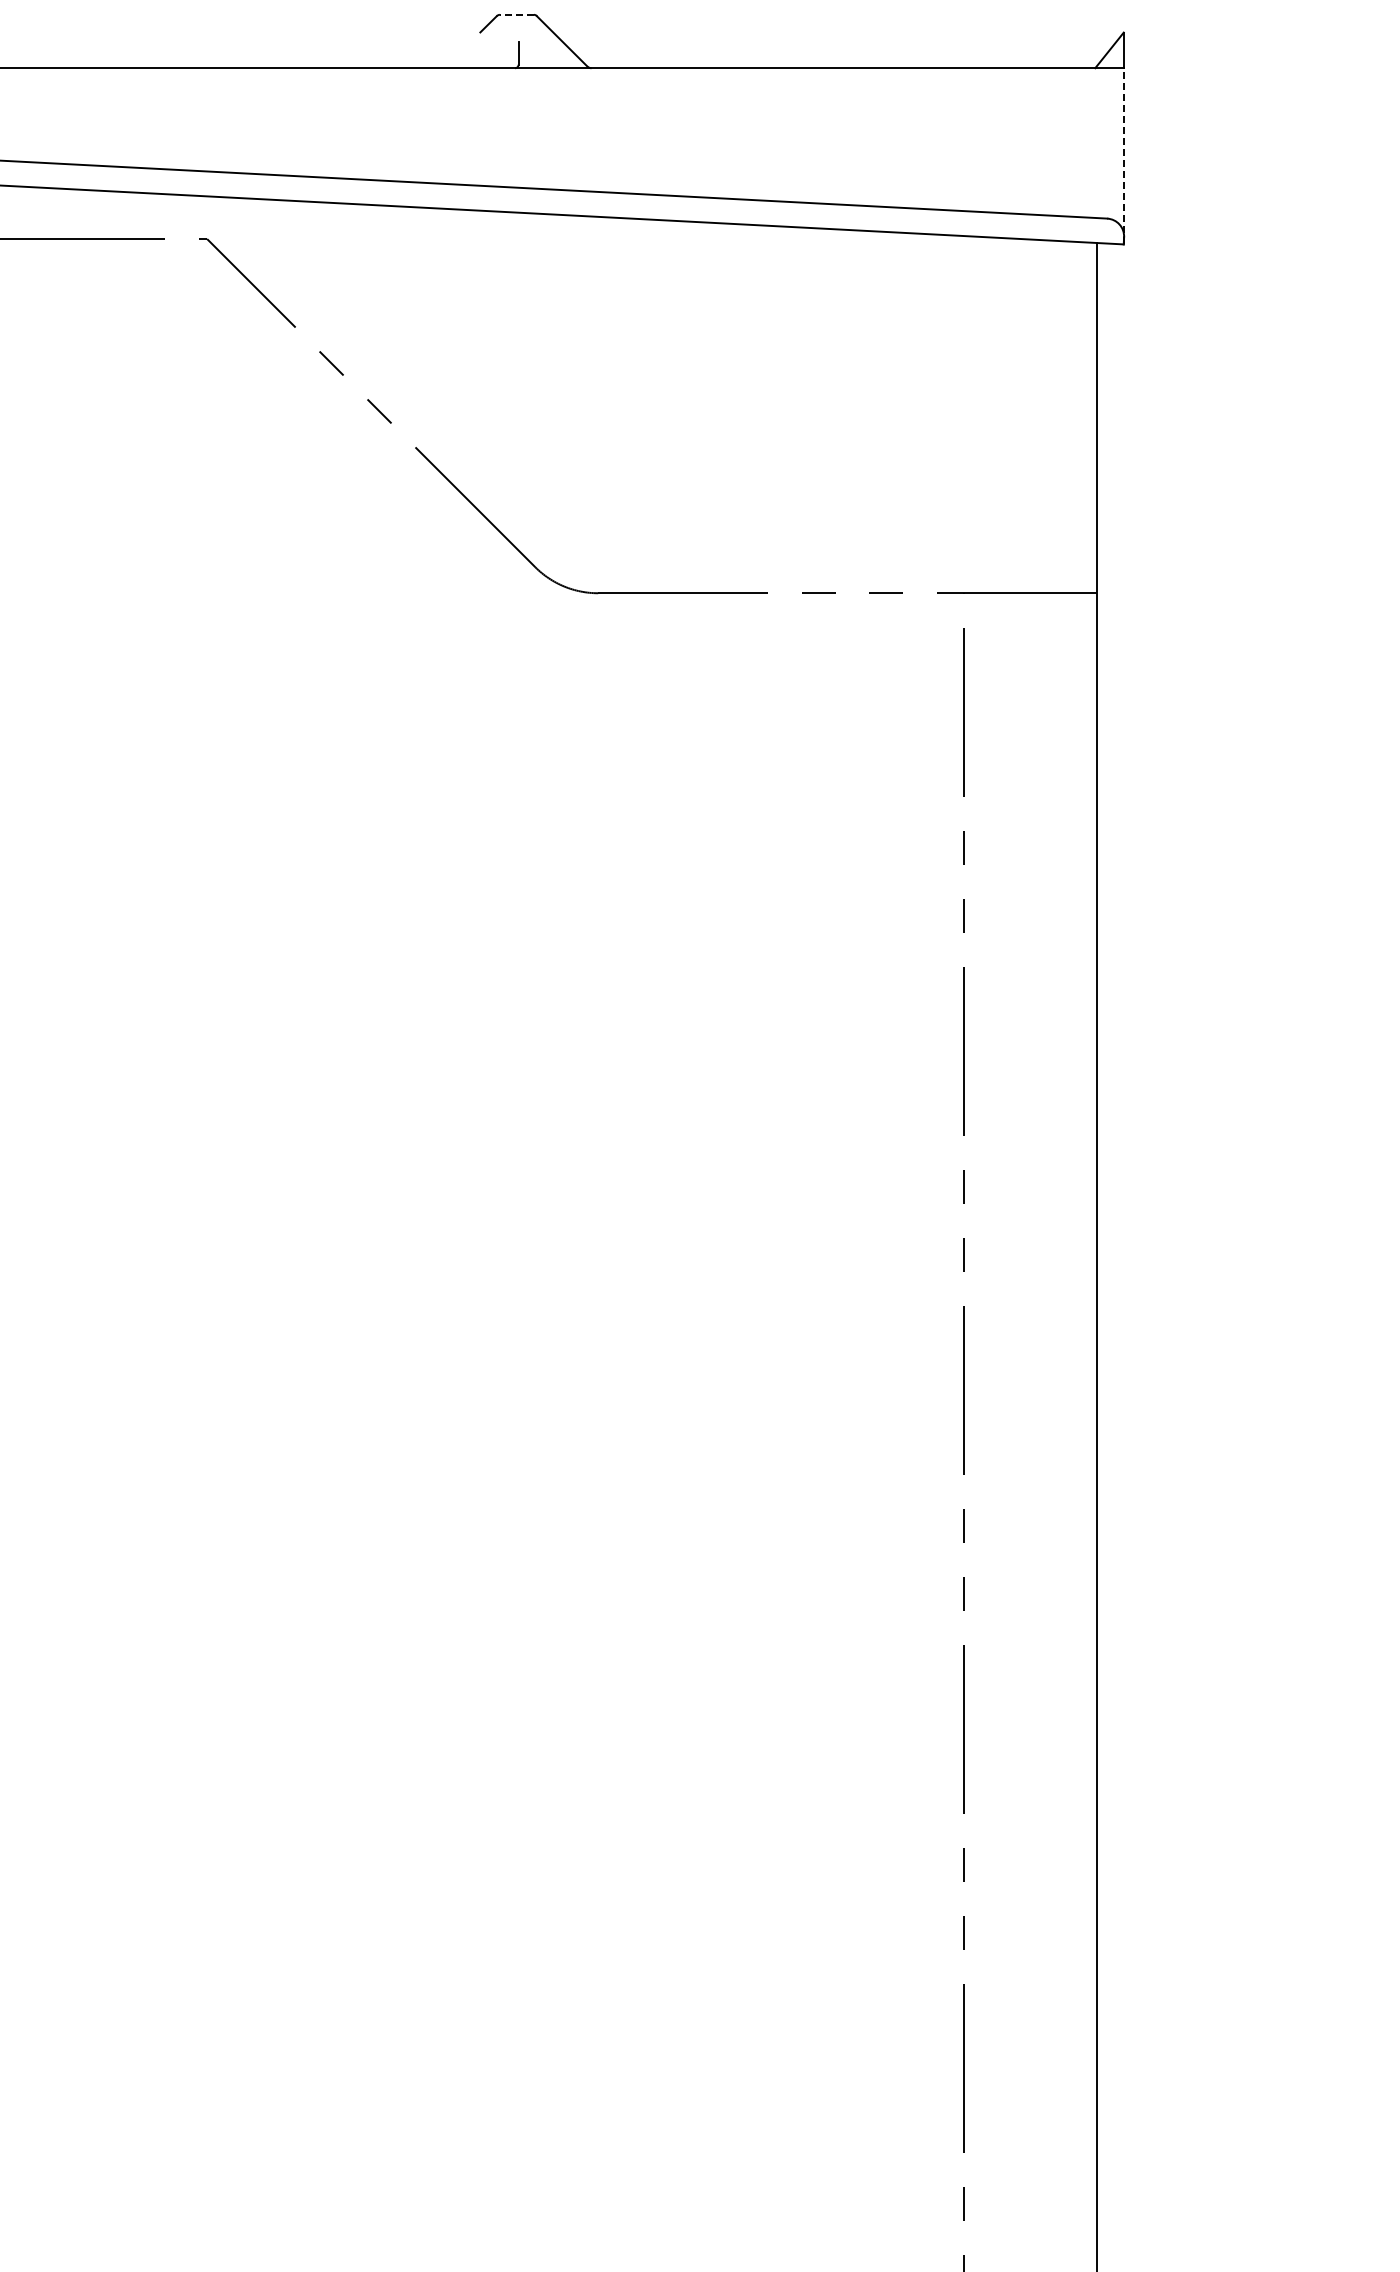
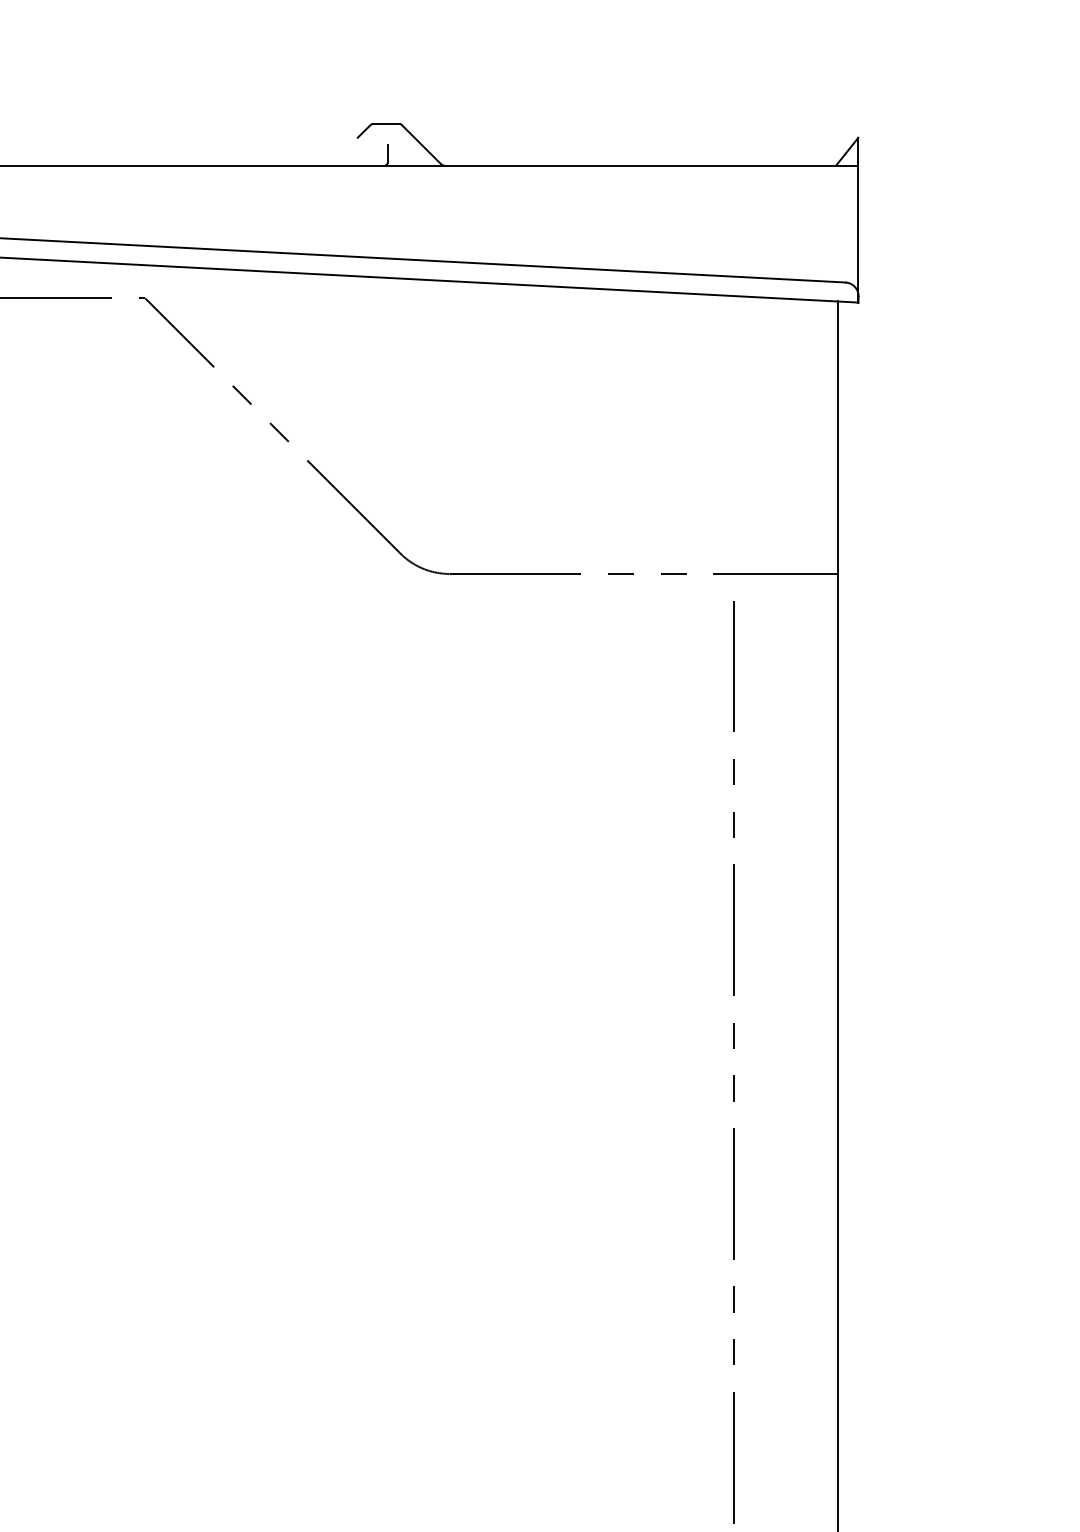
line: (516, 14) -> (385, 123), dashed -> solid
line: (1123, 155) -> (858, 233), dashed -> solid

